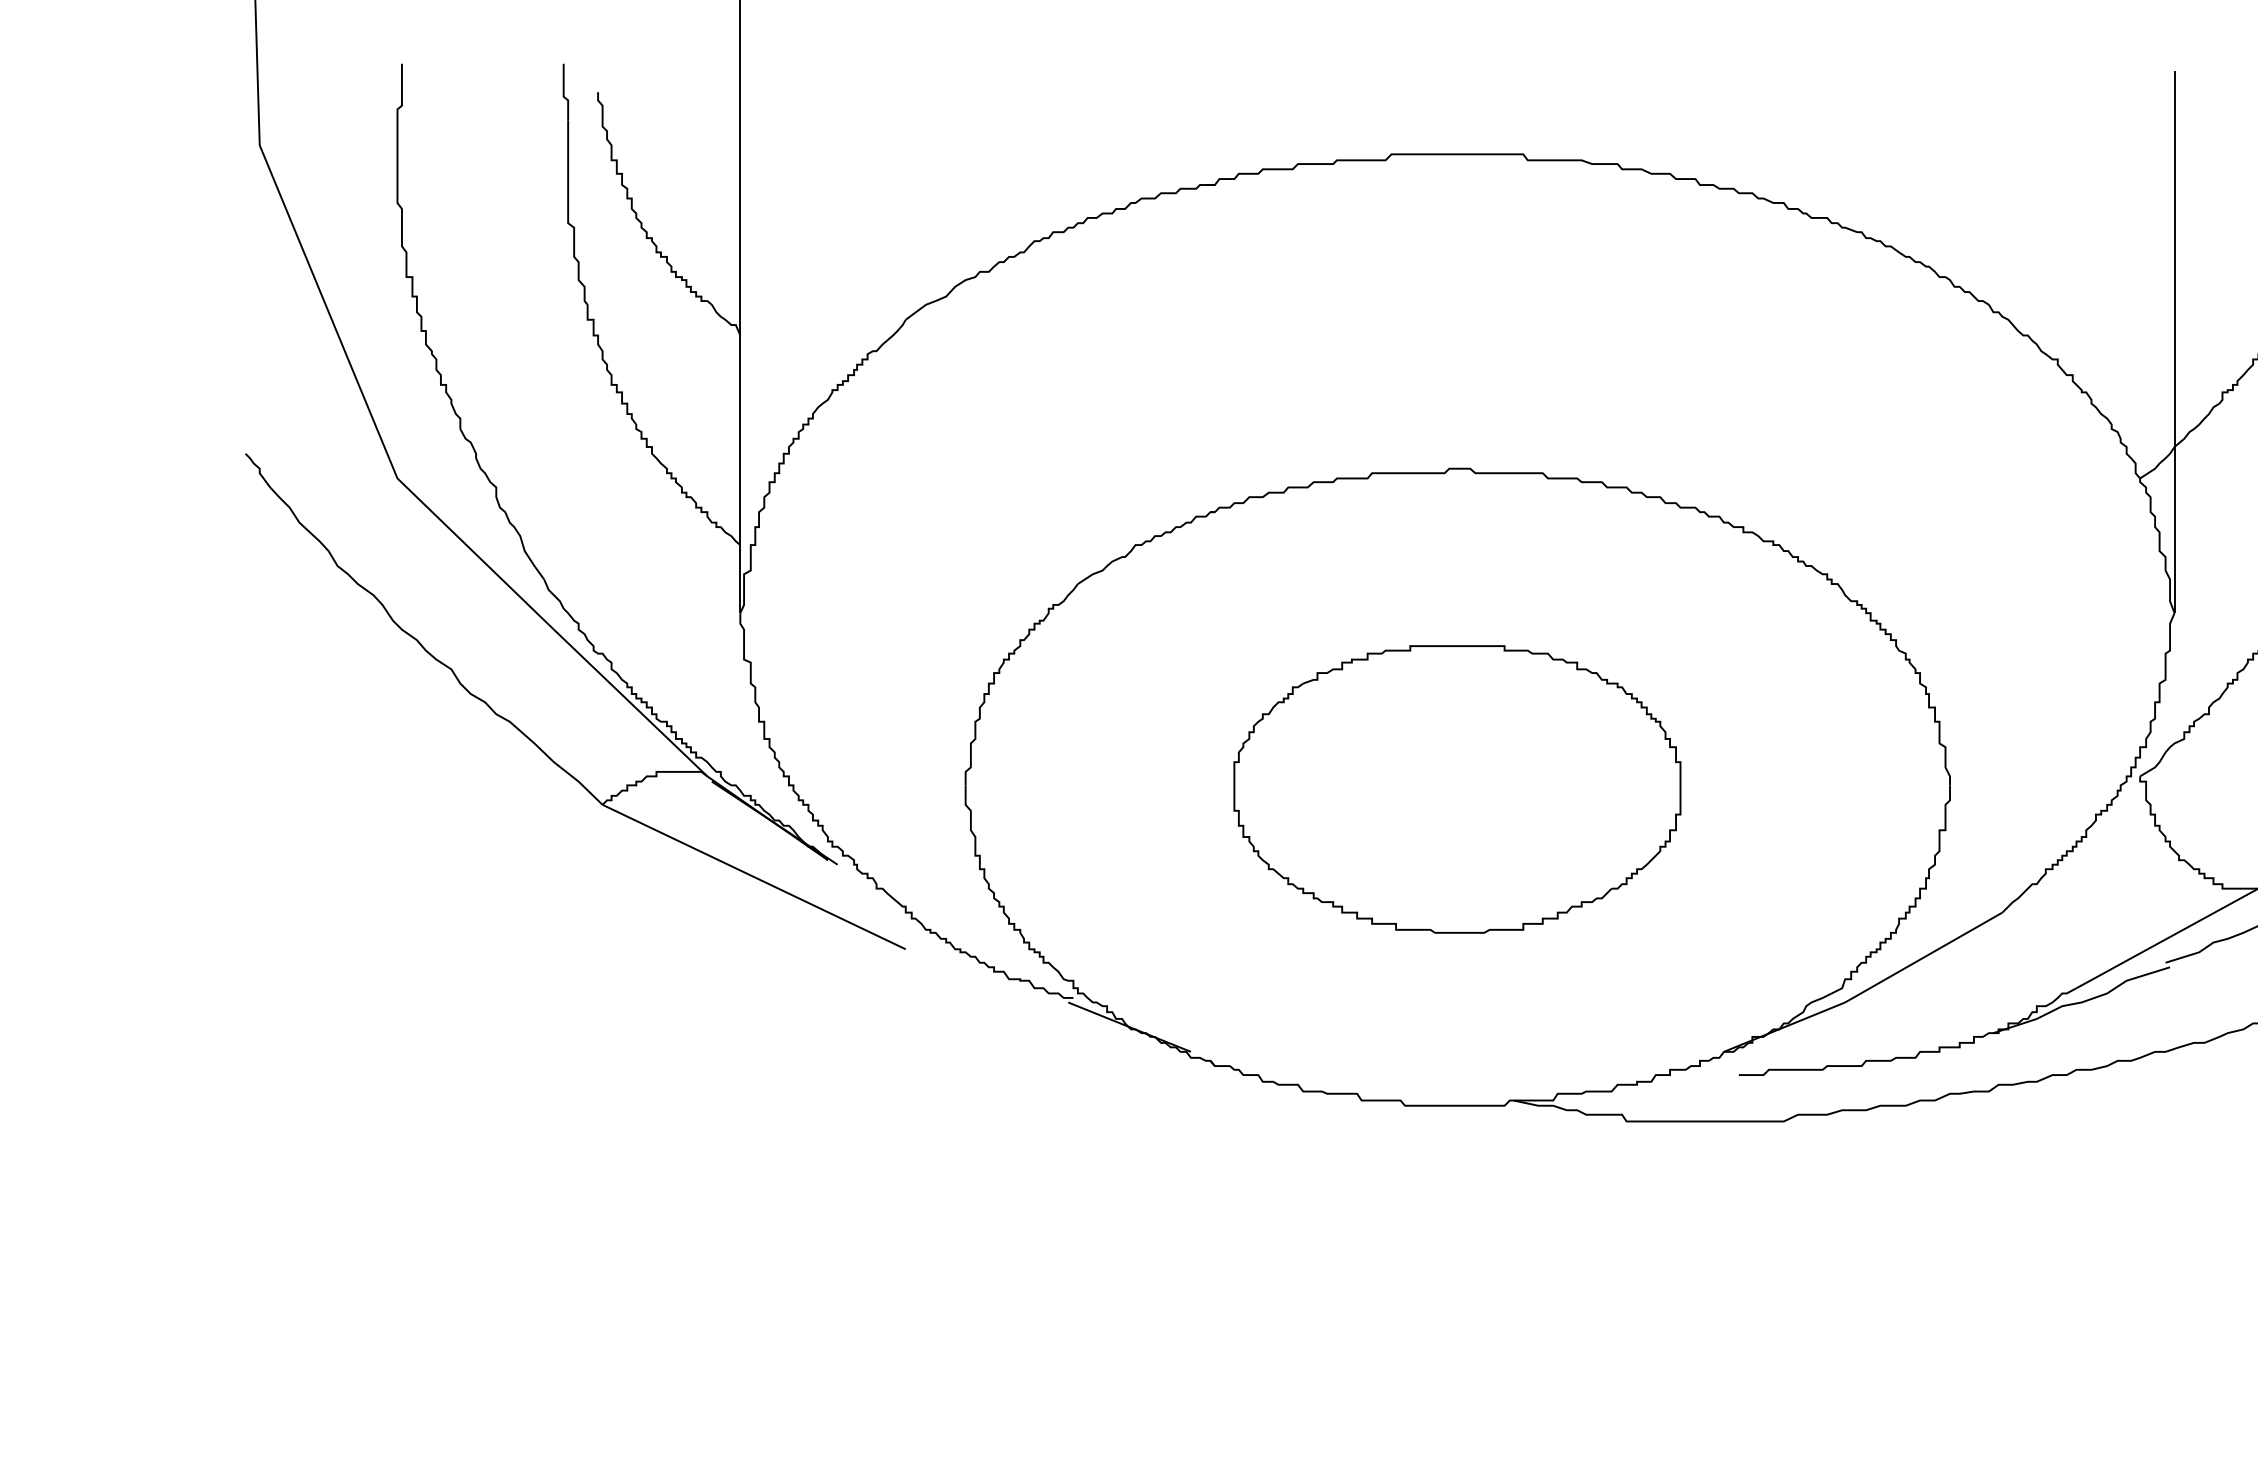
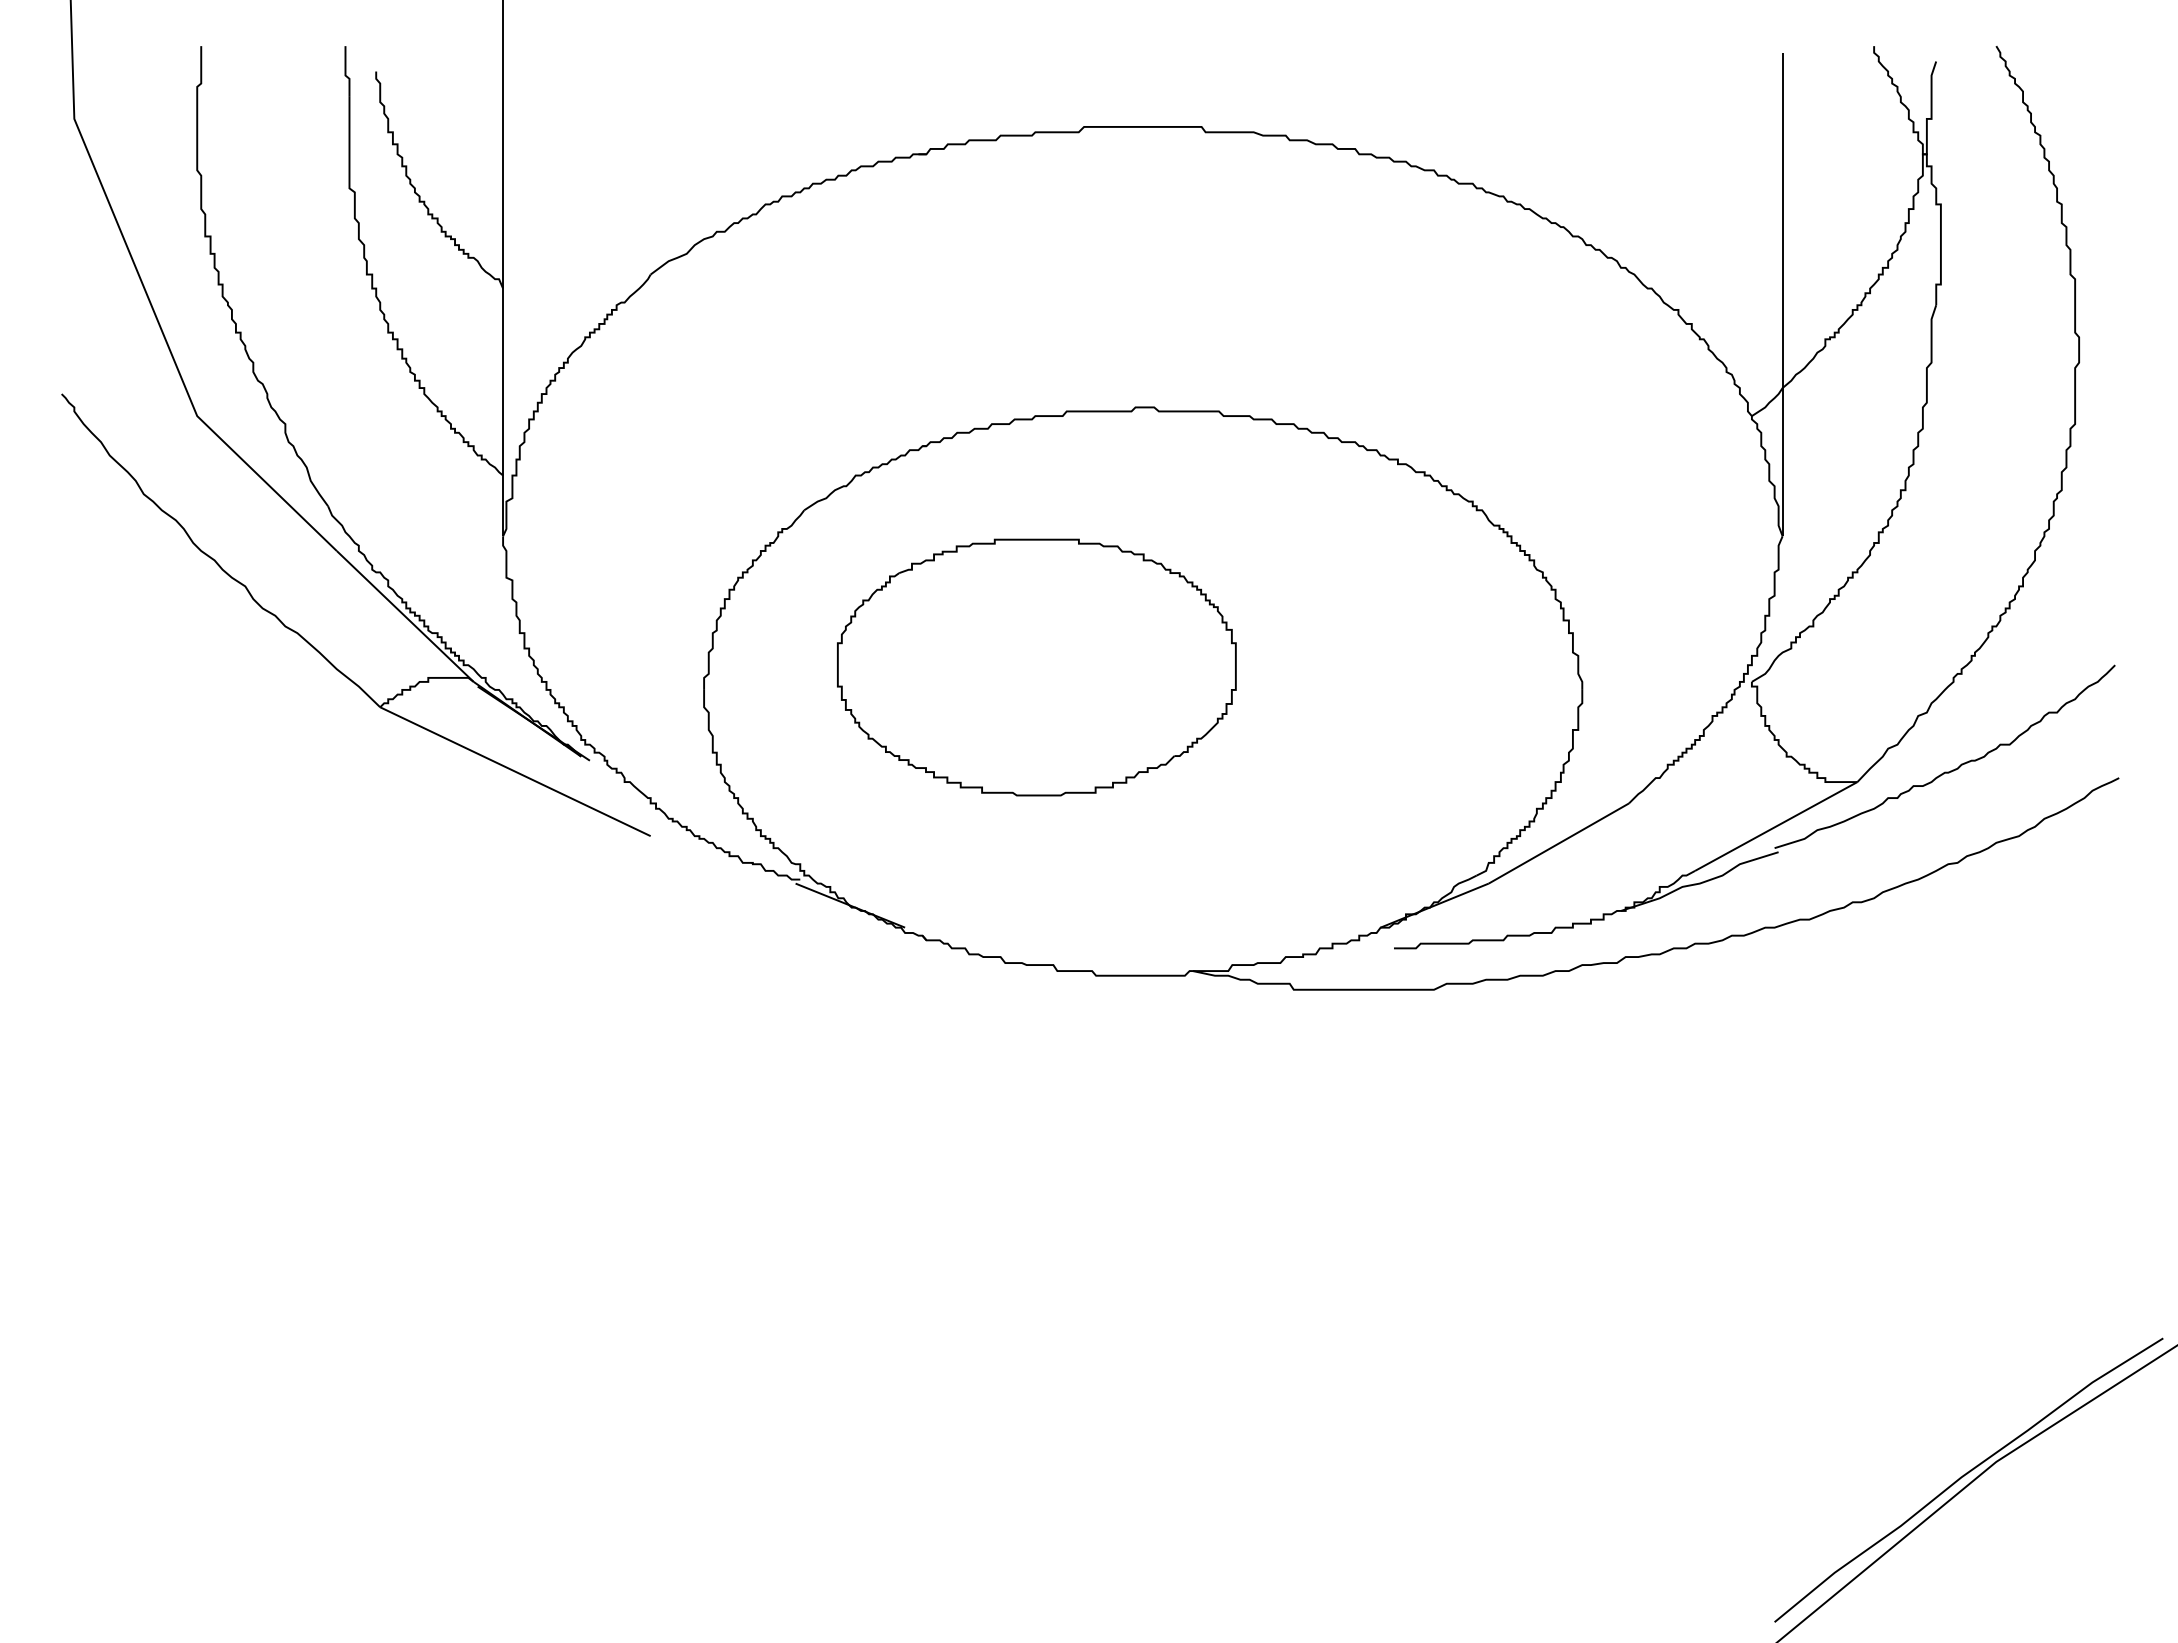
part: (1457, 789) -> (1036, 667), moved

